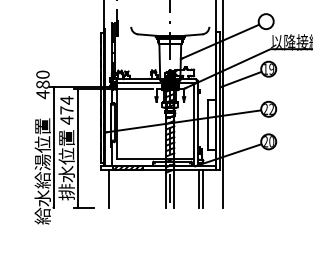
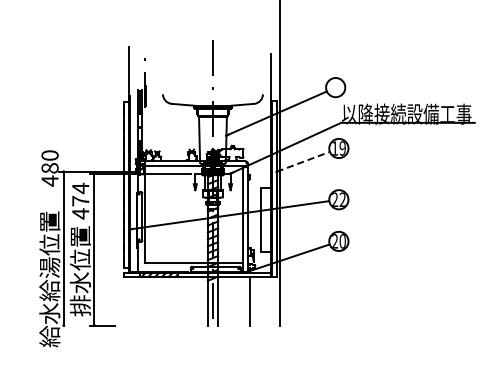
line: (241, 79) -> (303, 161), solid -> dashed
line: (108, 188) -> (134, 301), removed
line: (202, 188) -> (254, 301), removed

